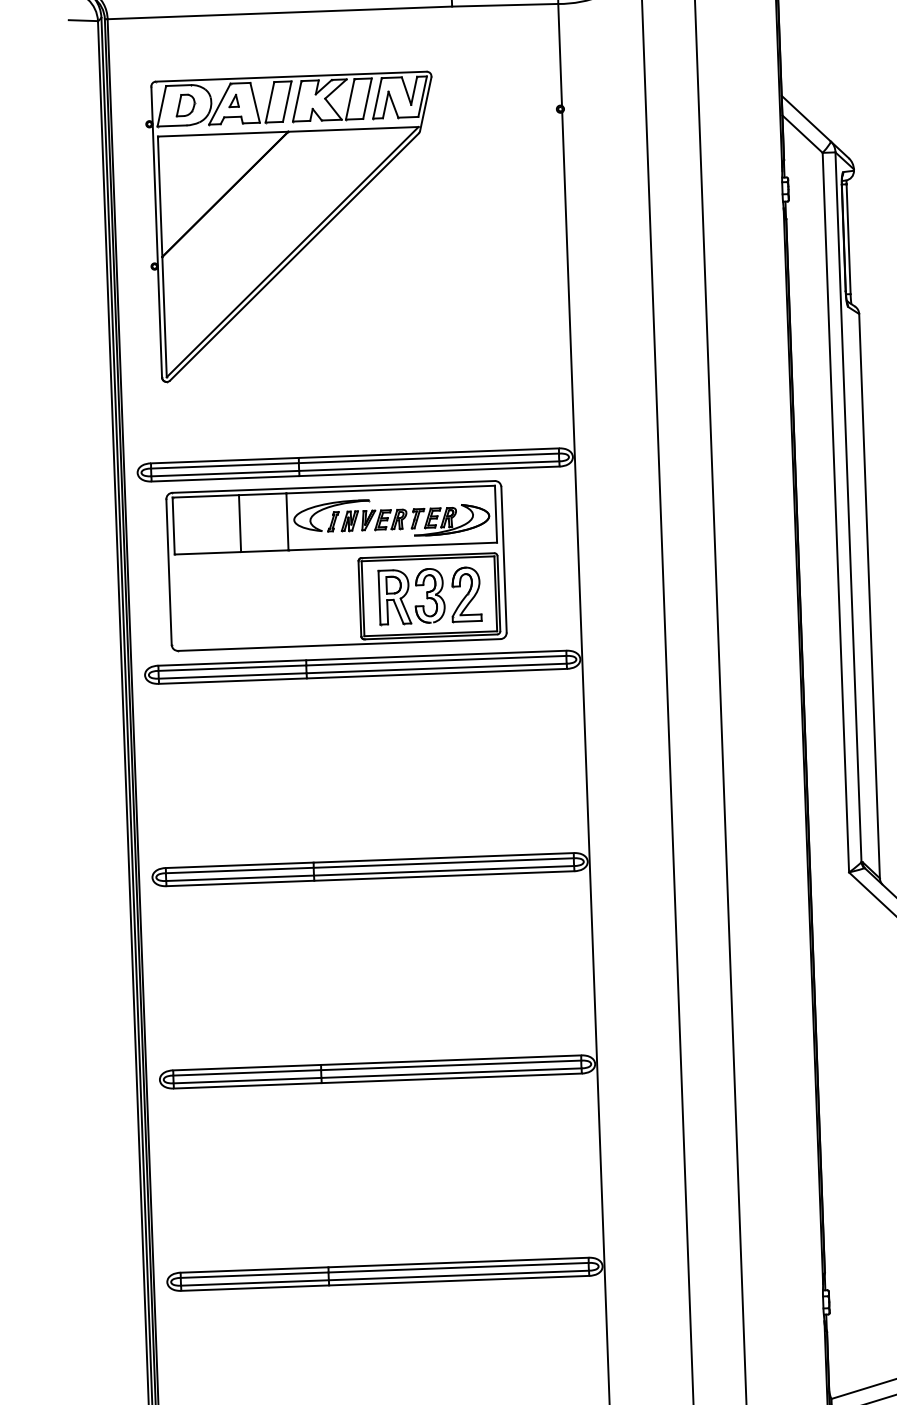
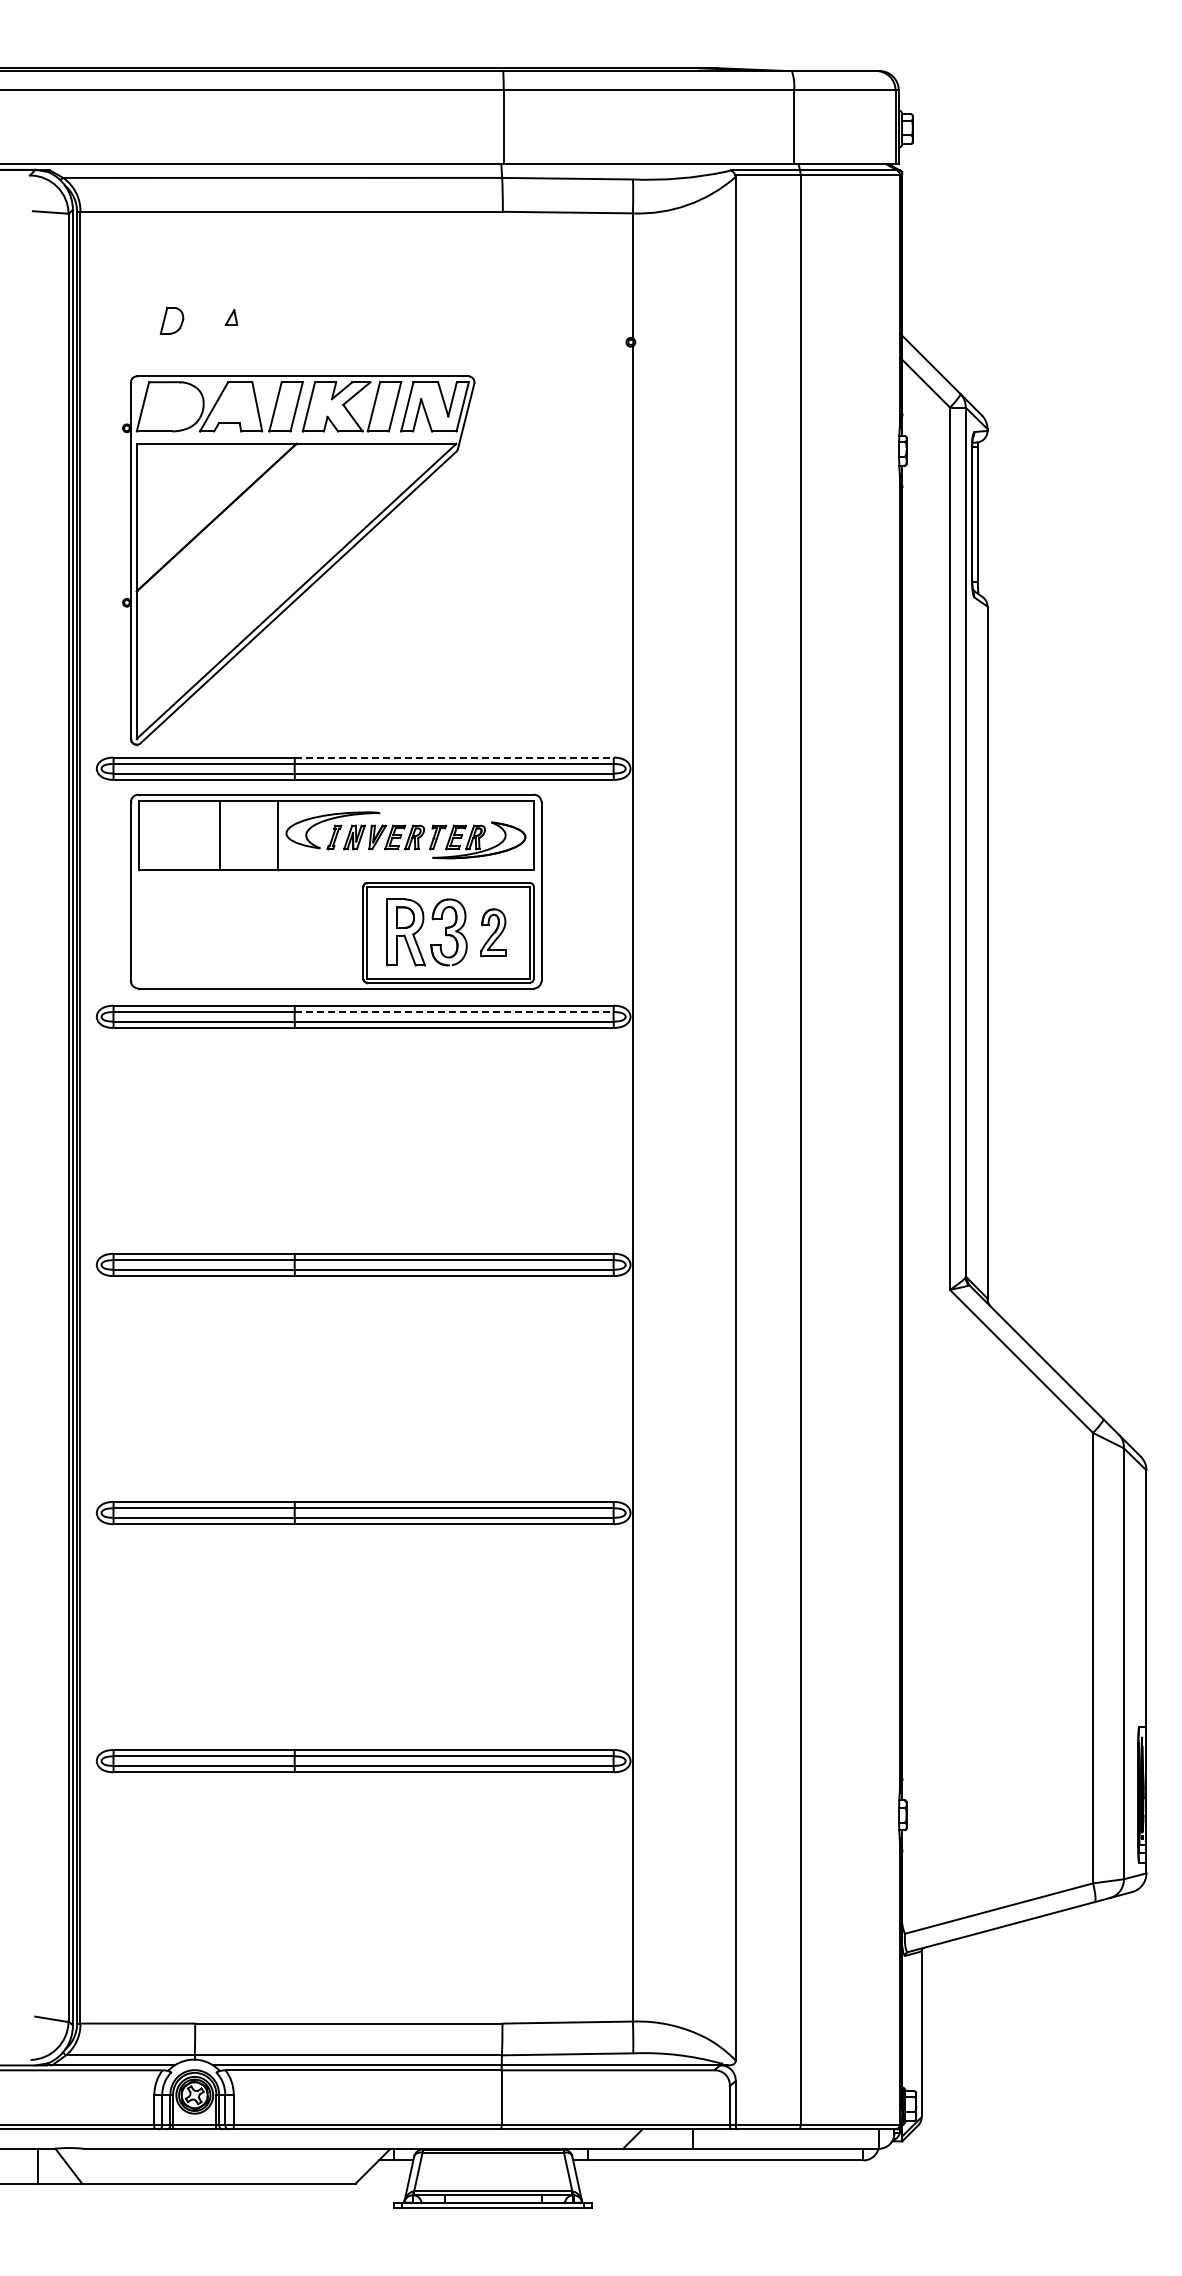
part: (293, 226) -> (298, 560), moved
line: (429, 453) -> (454, 757), solid -> dashed
part: (466, 594) -> (493, 932), size x0.7
line: (436, 661) -> (454, 1012), solid -> dashed

